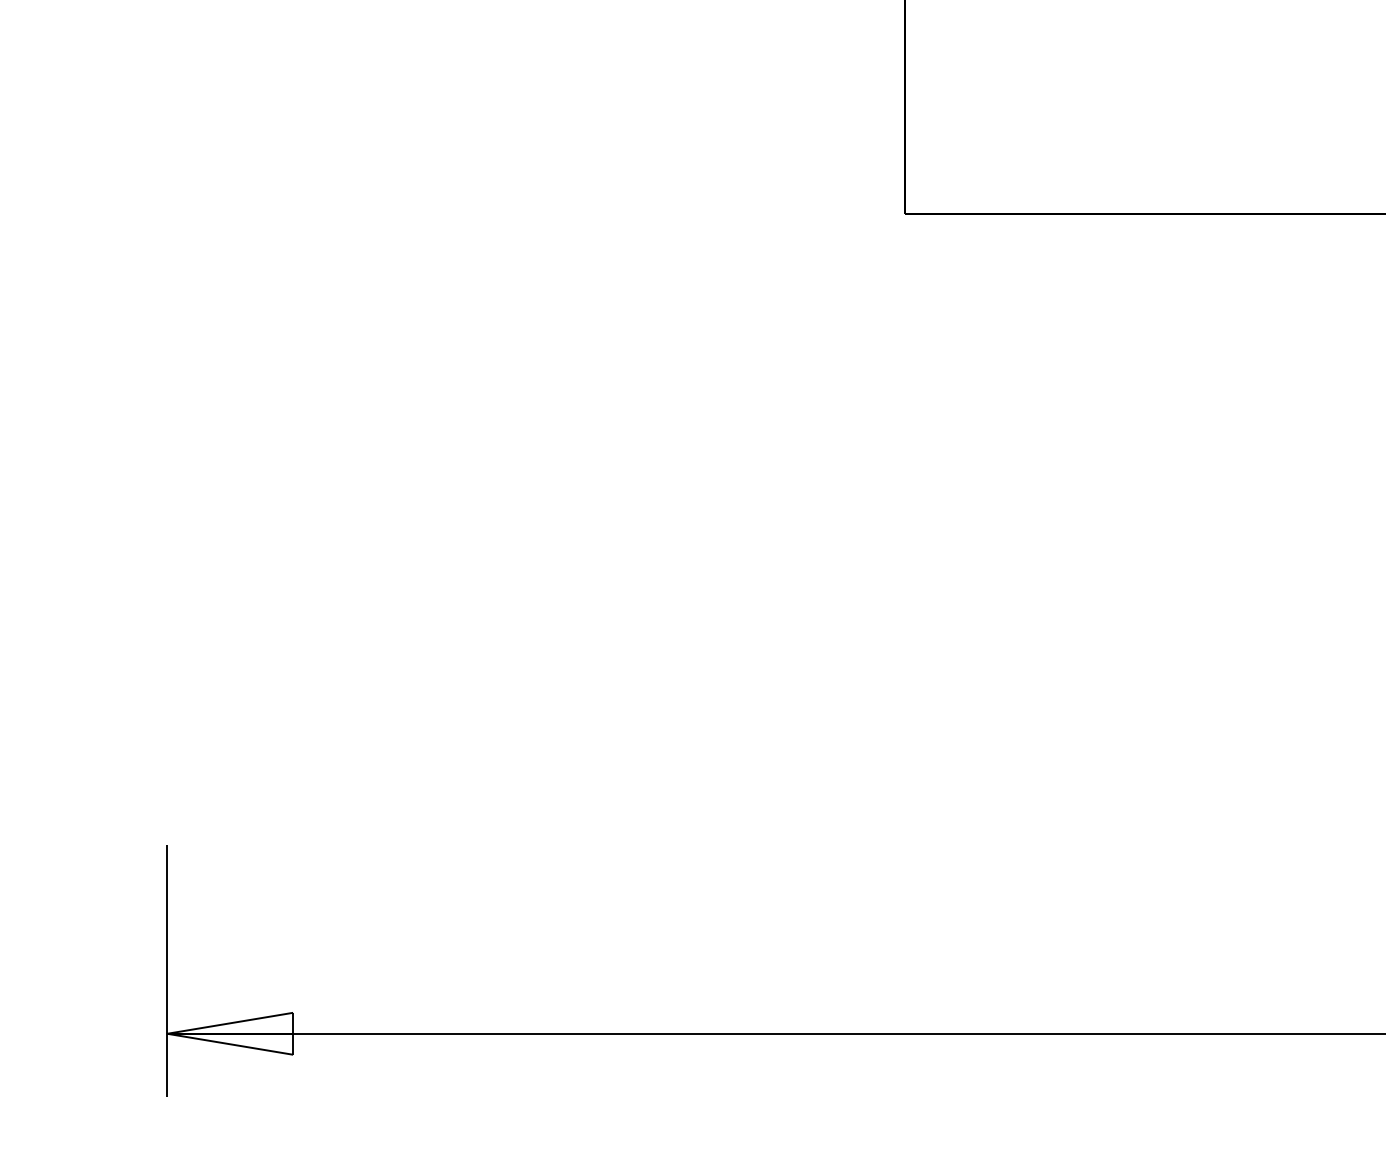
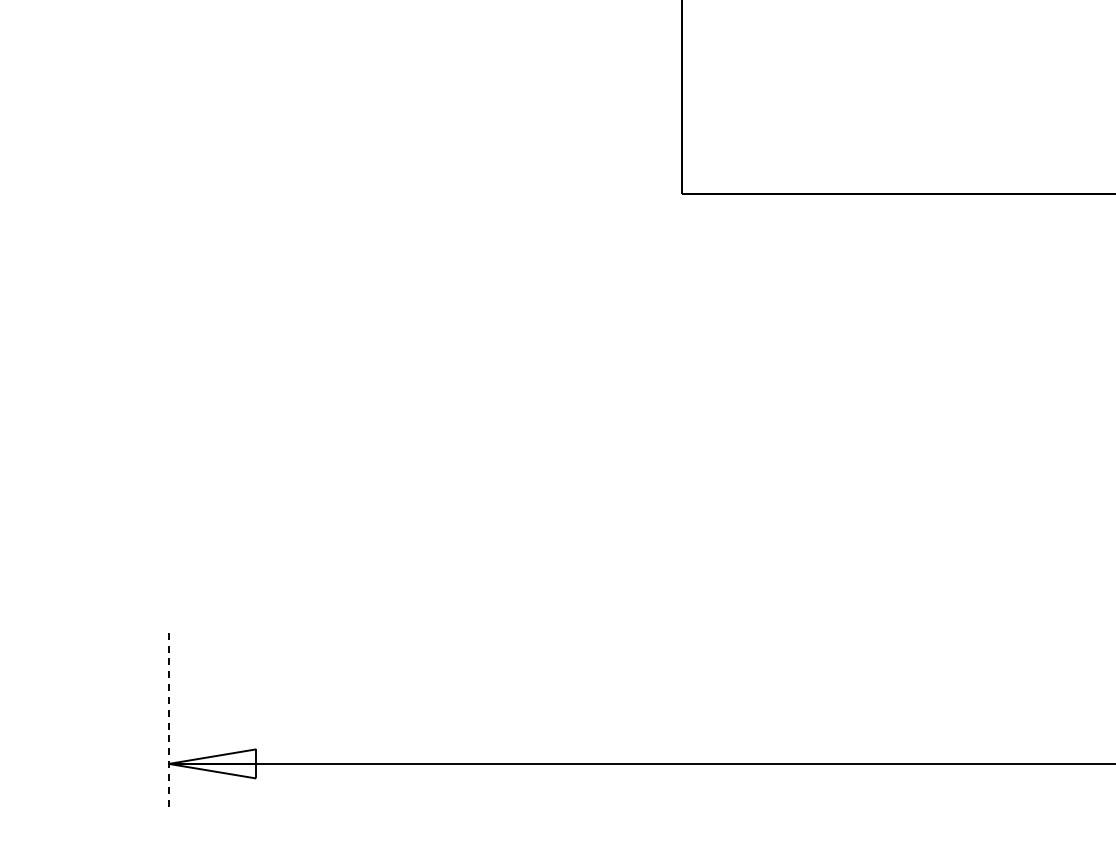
line: (166, 971) -> (168, 720), solid -> dashed

